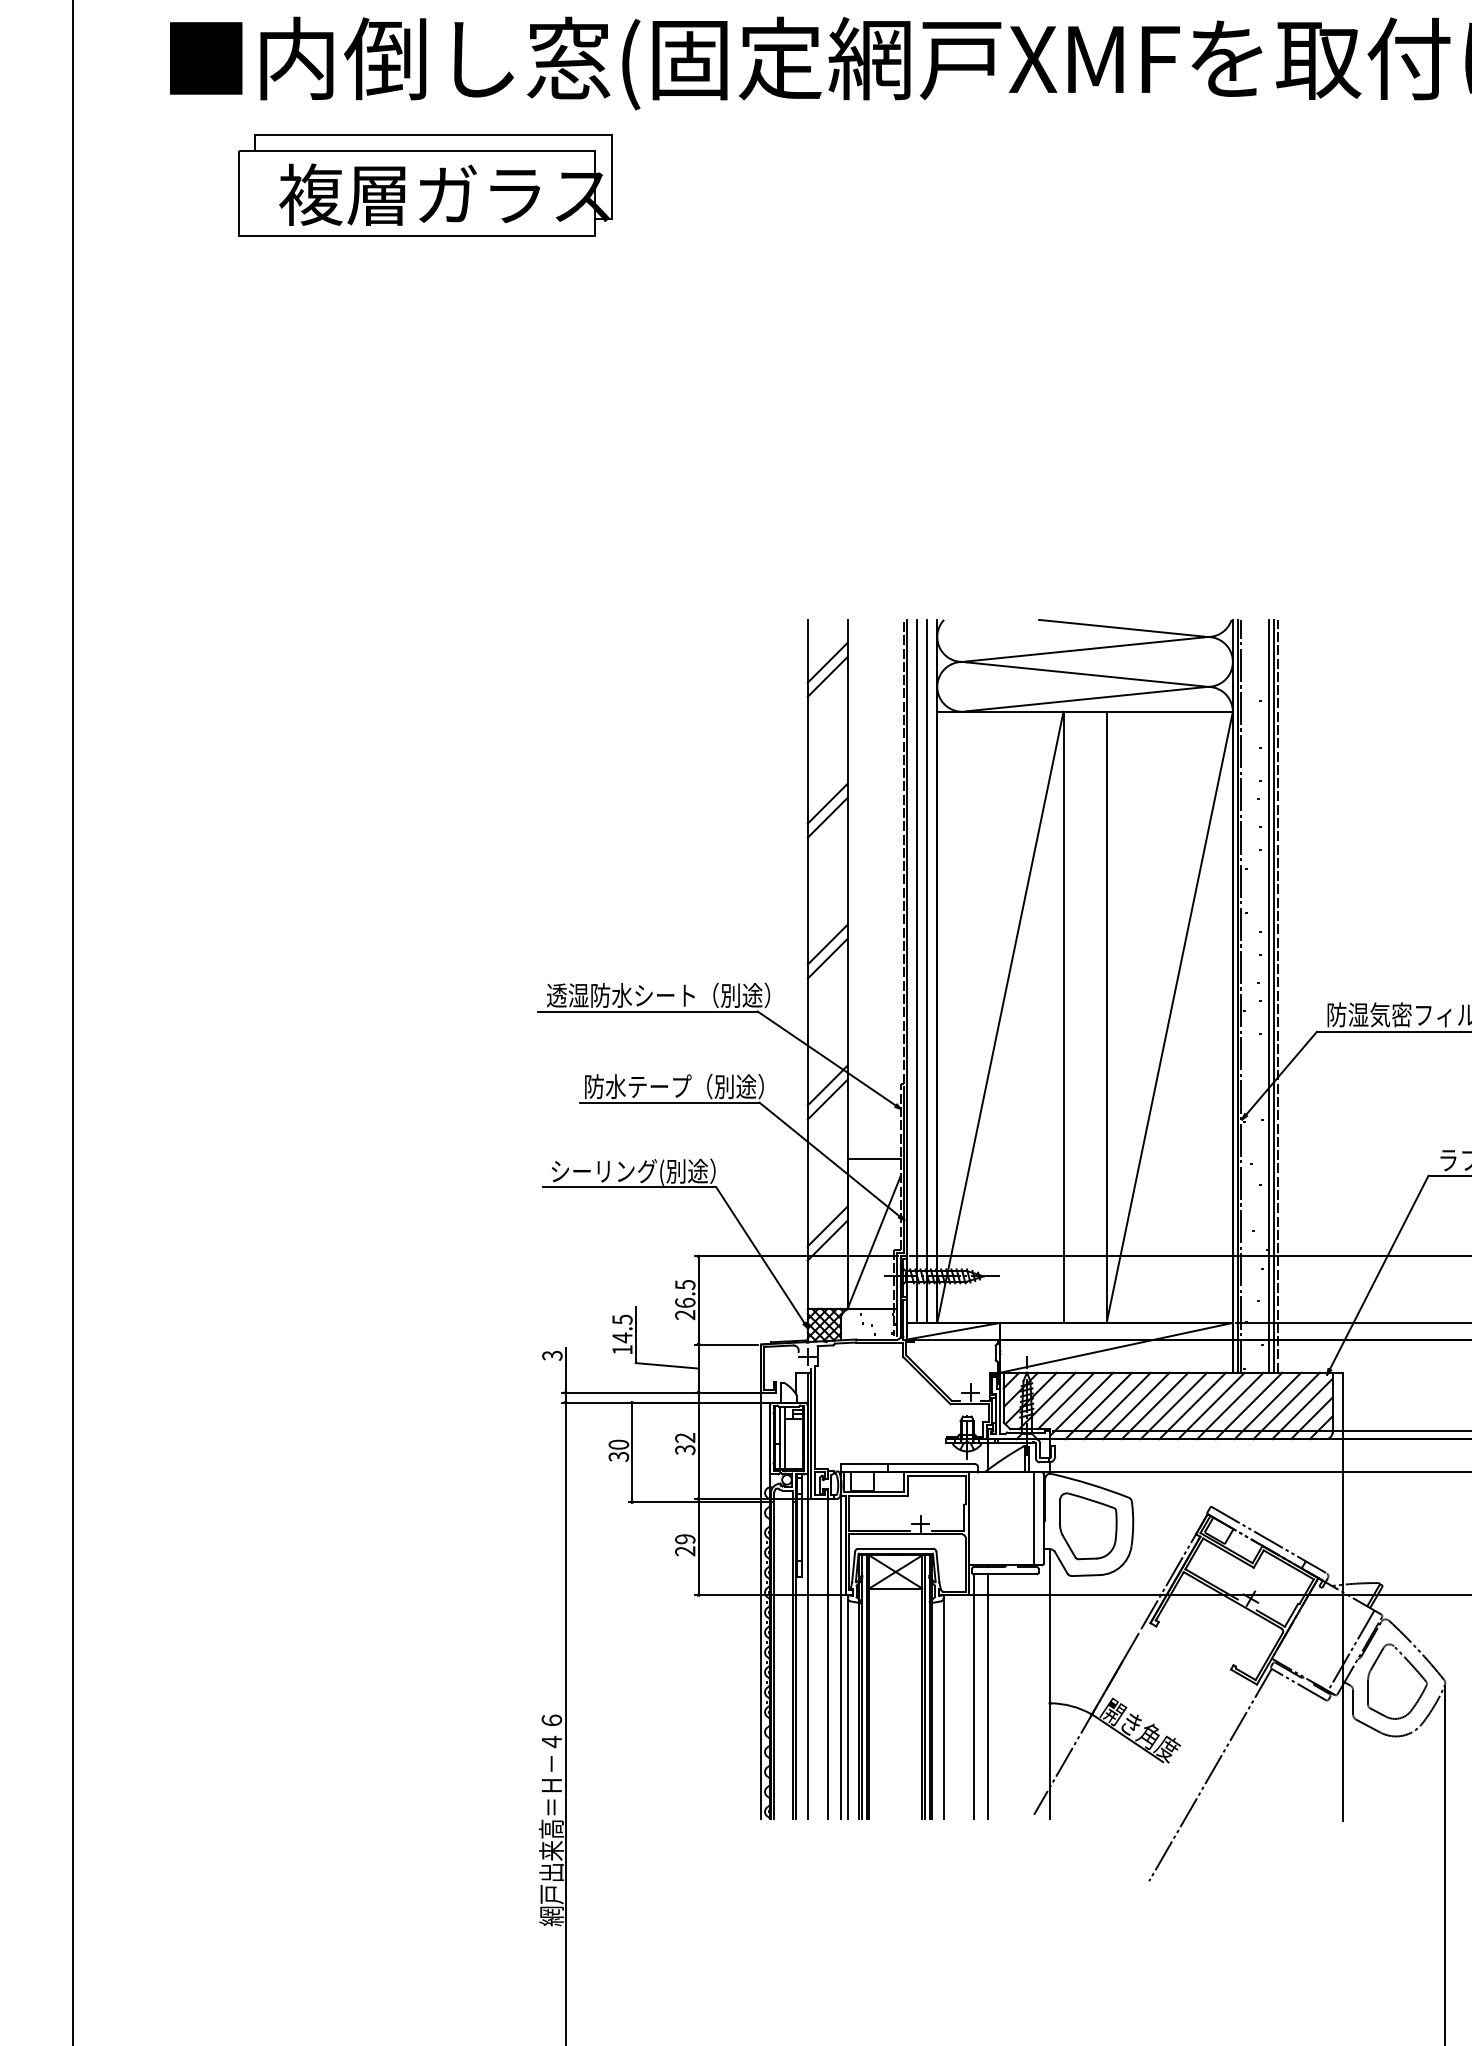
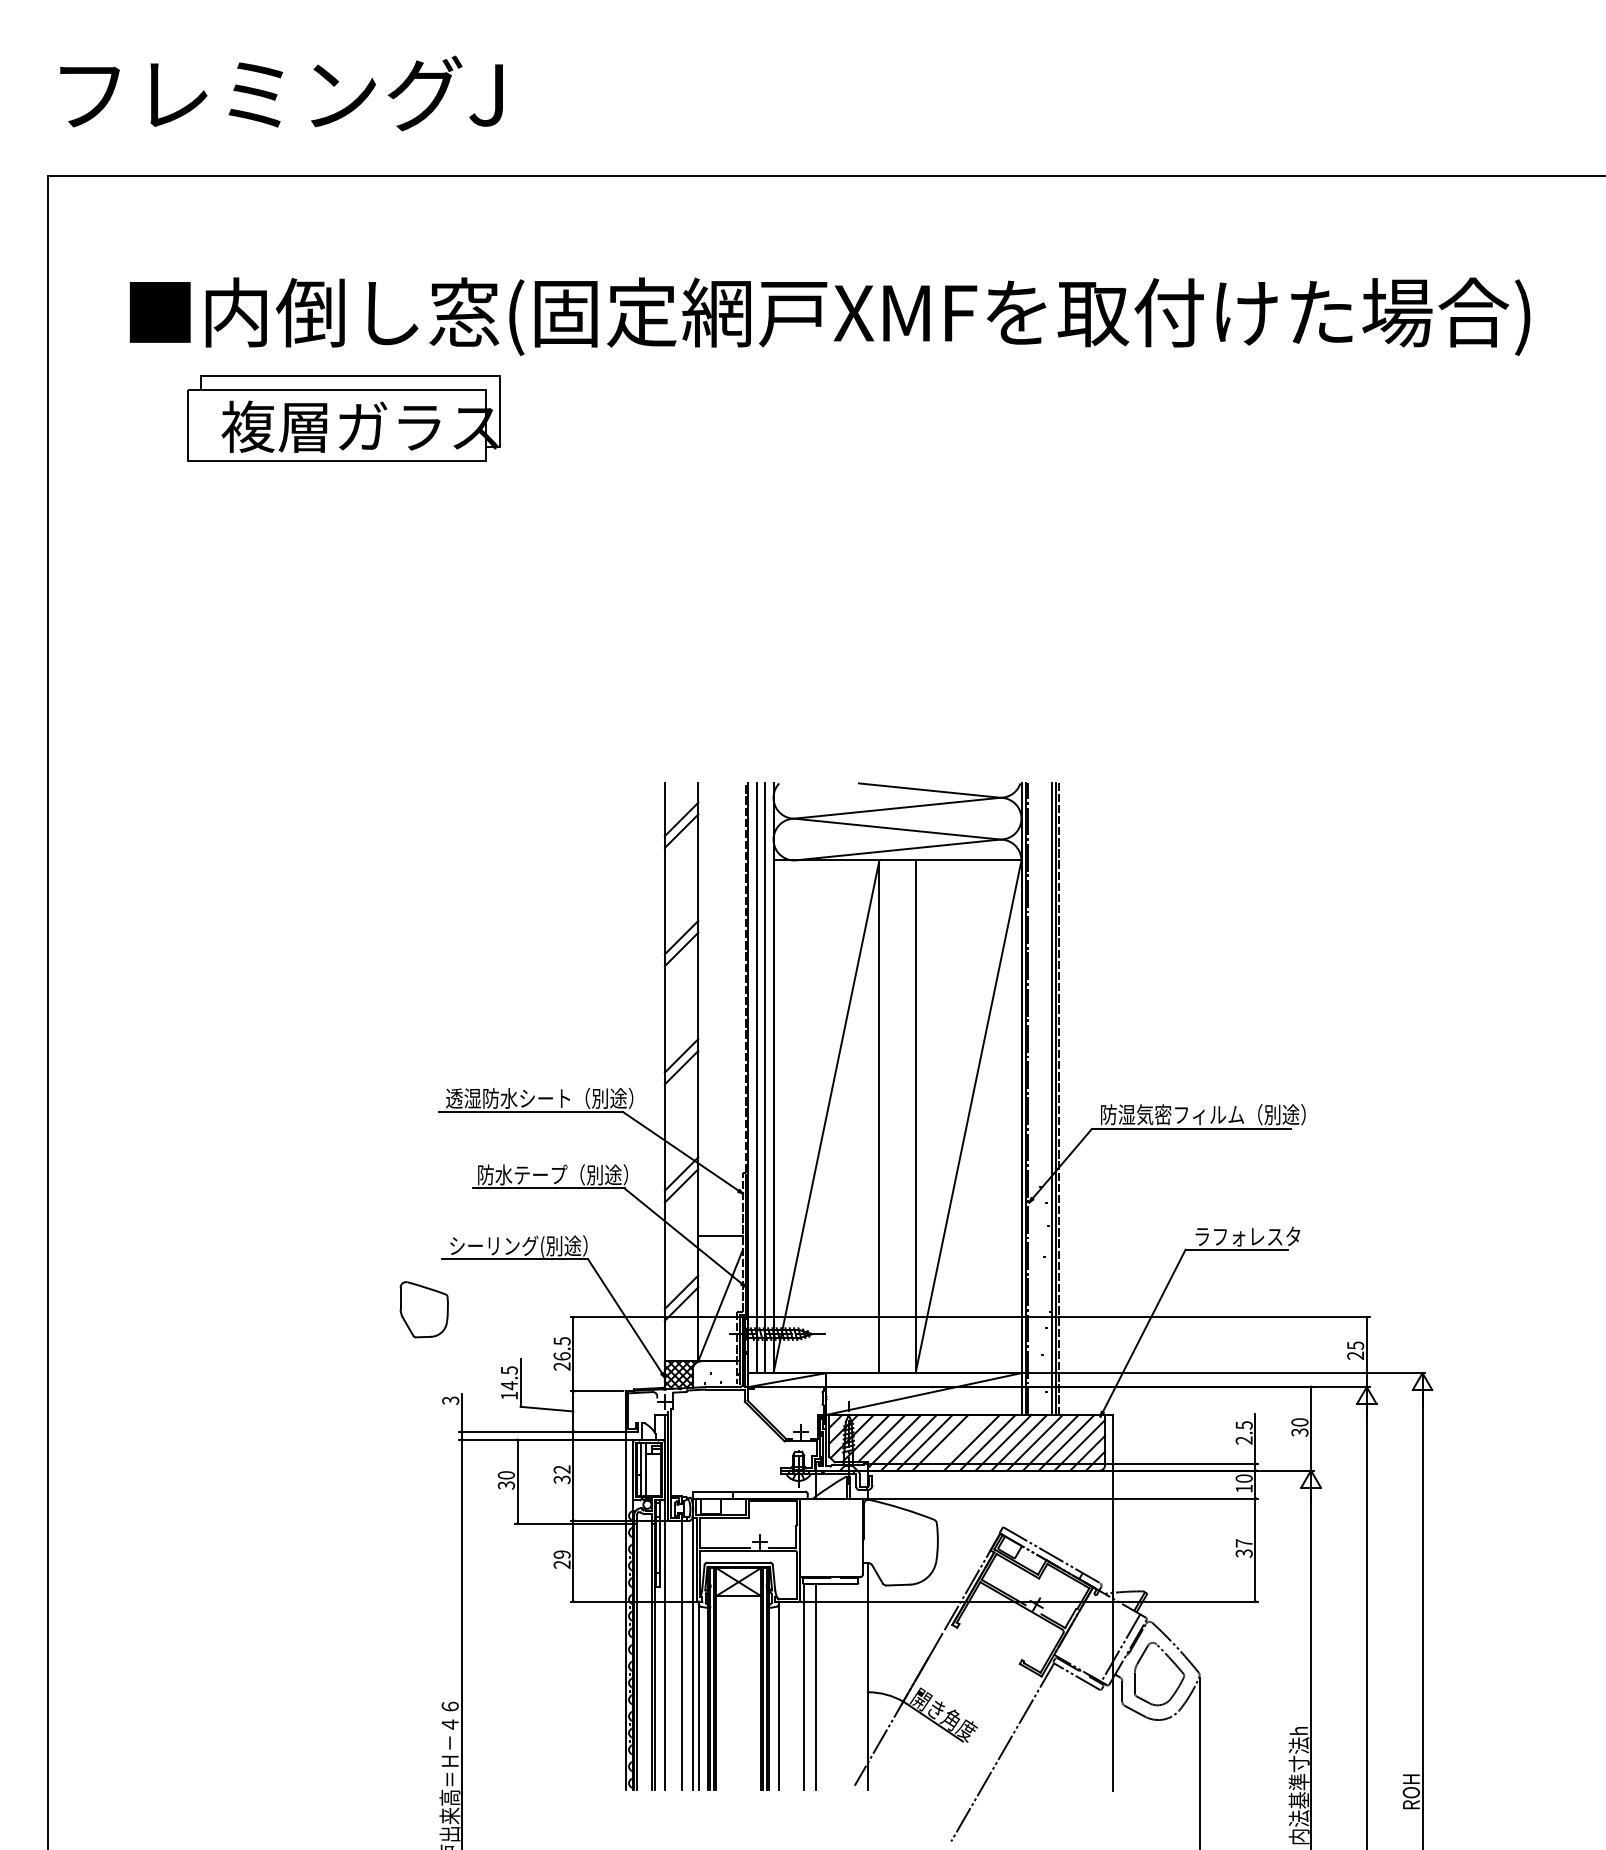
line: (1155, 1405) -> (956, 1442), removed
line: (1033, 1518) -> (854, 1537), removed
part: (1087, 1525) -> (423, 1309), moved

